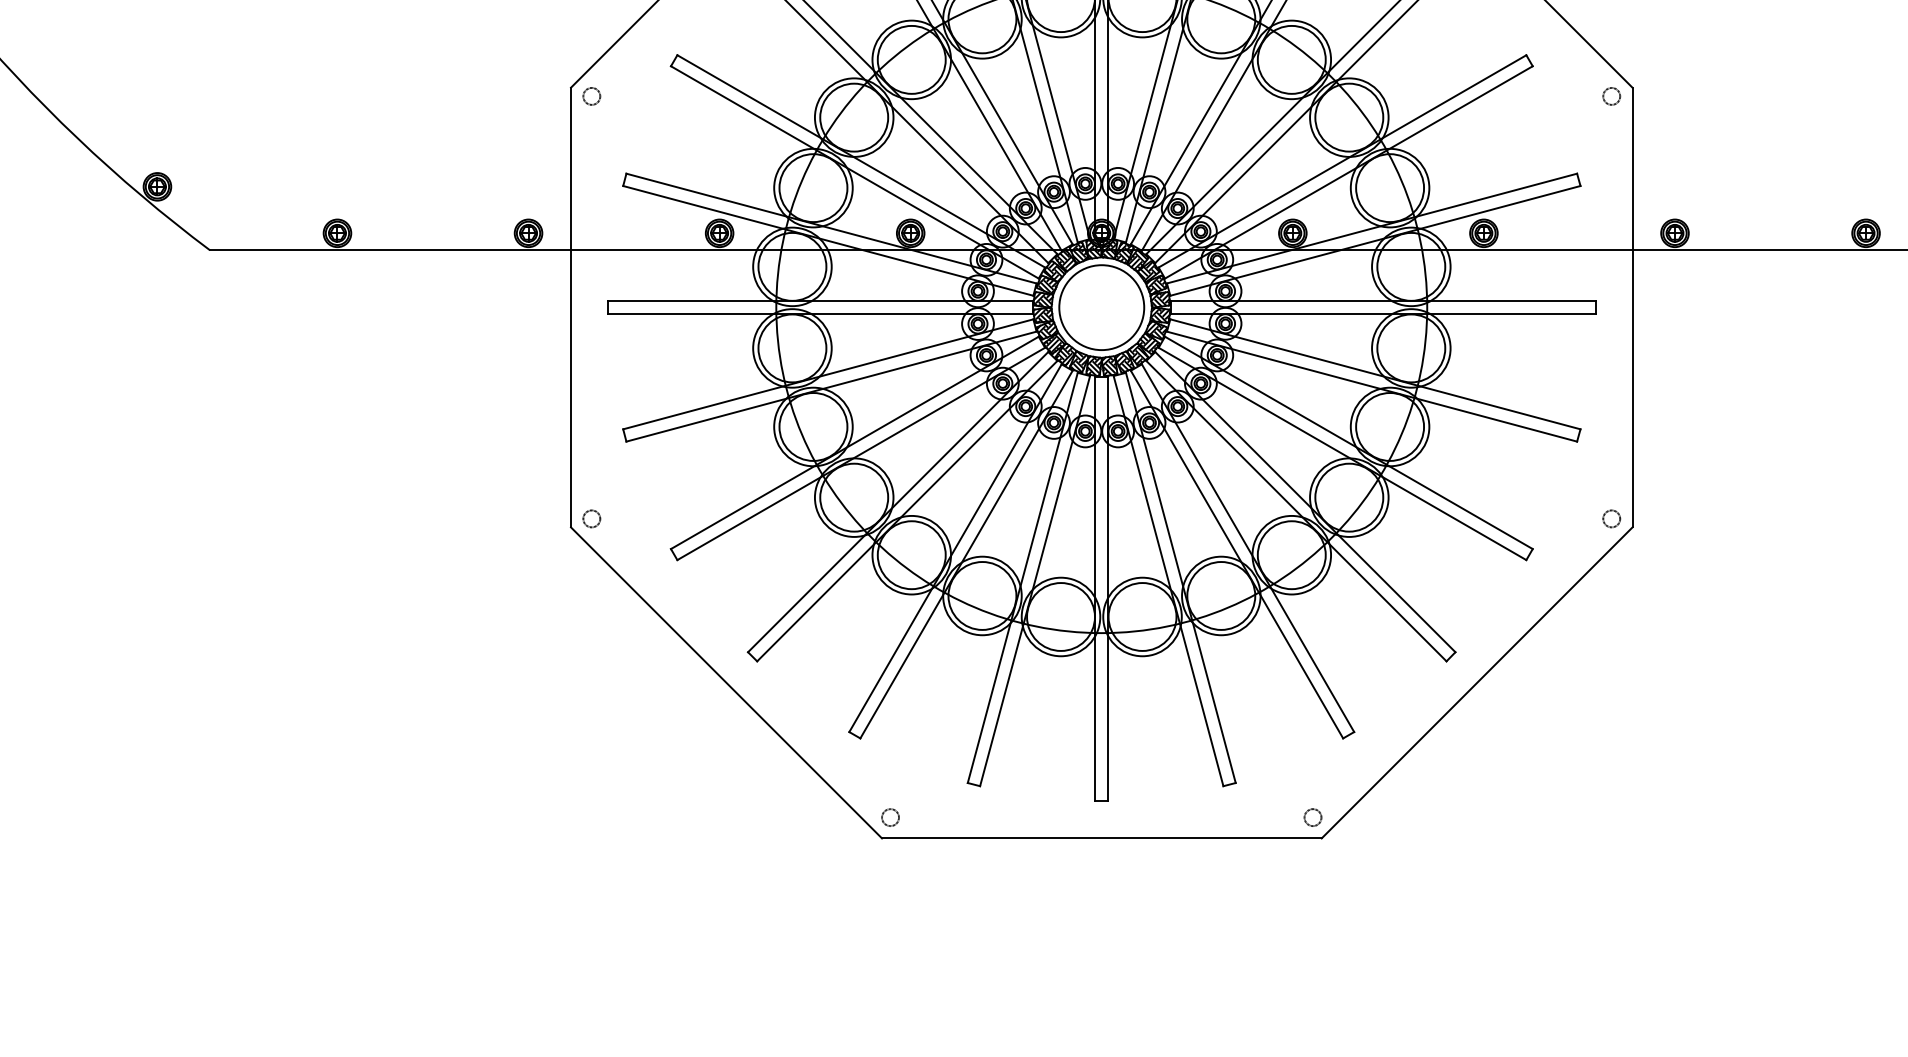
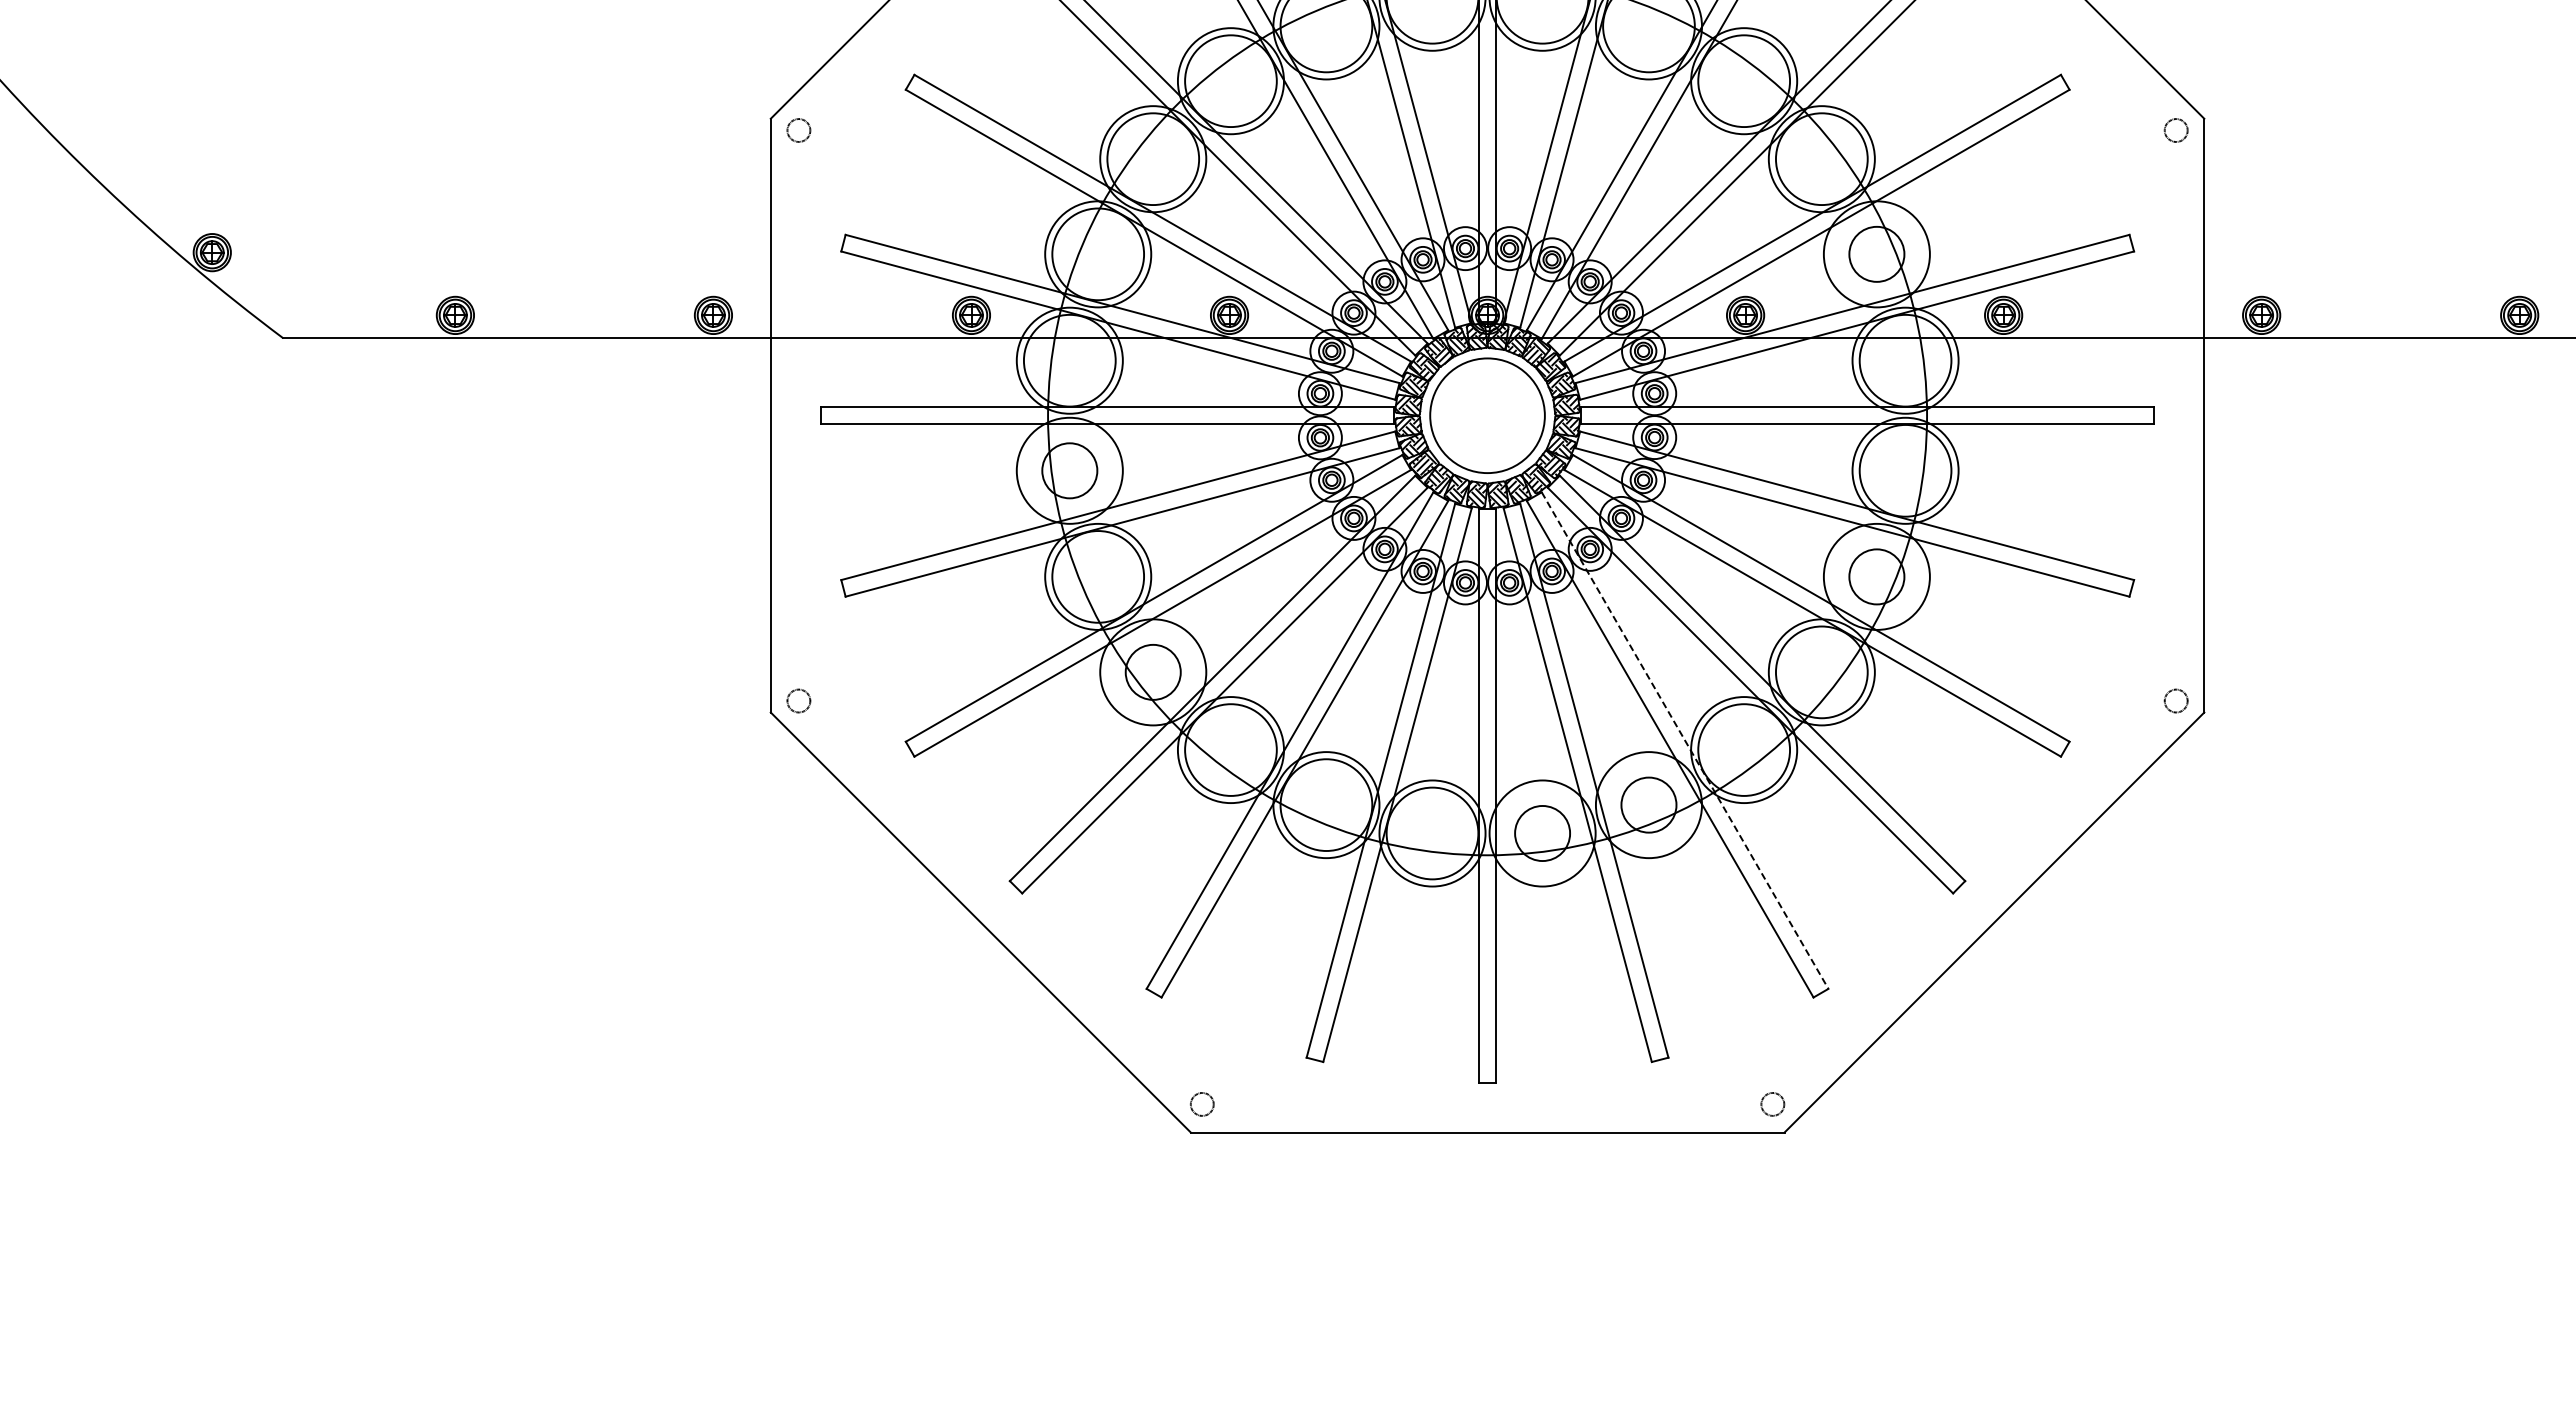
circle: (1389, 188) -> (1876, 254), size x0.6
circle: (792, 348) -> (1069, 470), size x0.6
circle: (1389, 426) -> (1876, 576), size x0.6
circle: (854, 497) -> (1153, 672), size x0.6
line: (1248, 548) -> (1685, 740), solid -> dashed
circle: (1220, 595) -> (1648, 804), size x0.6
circle: (1142, 616) -> (1542, 833), size x0.6

